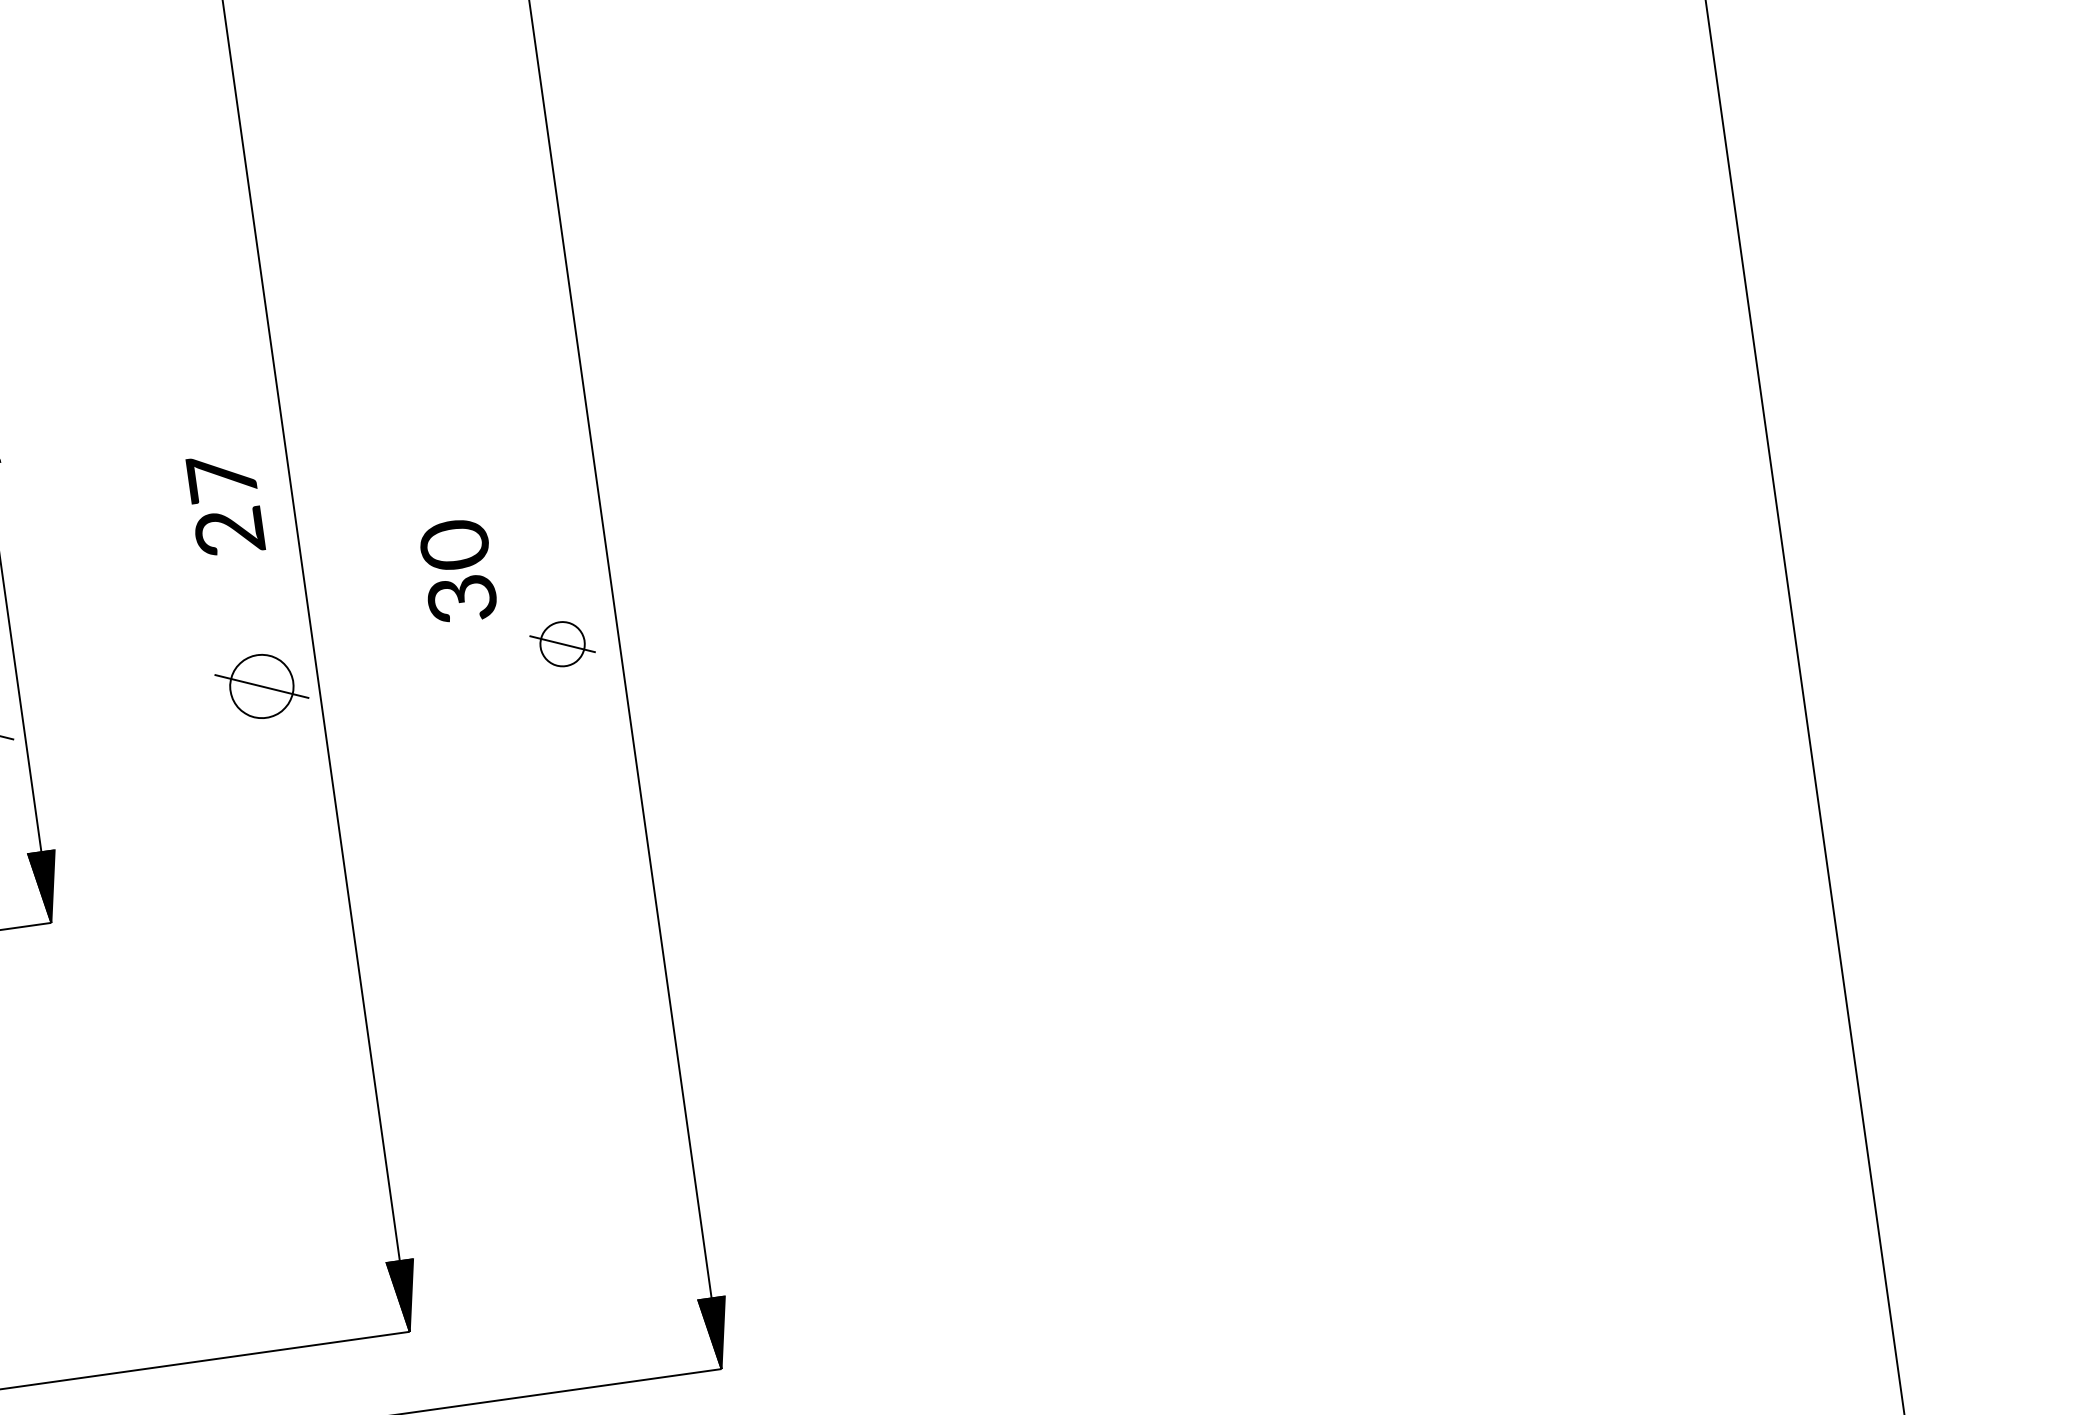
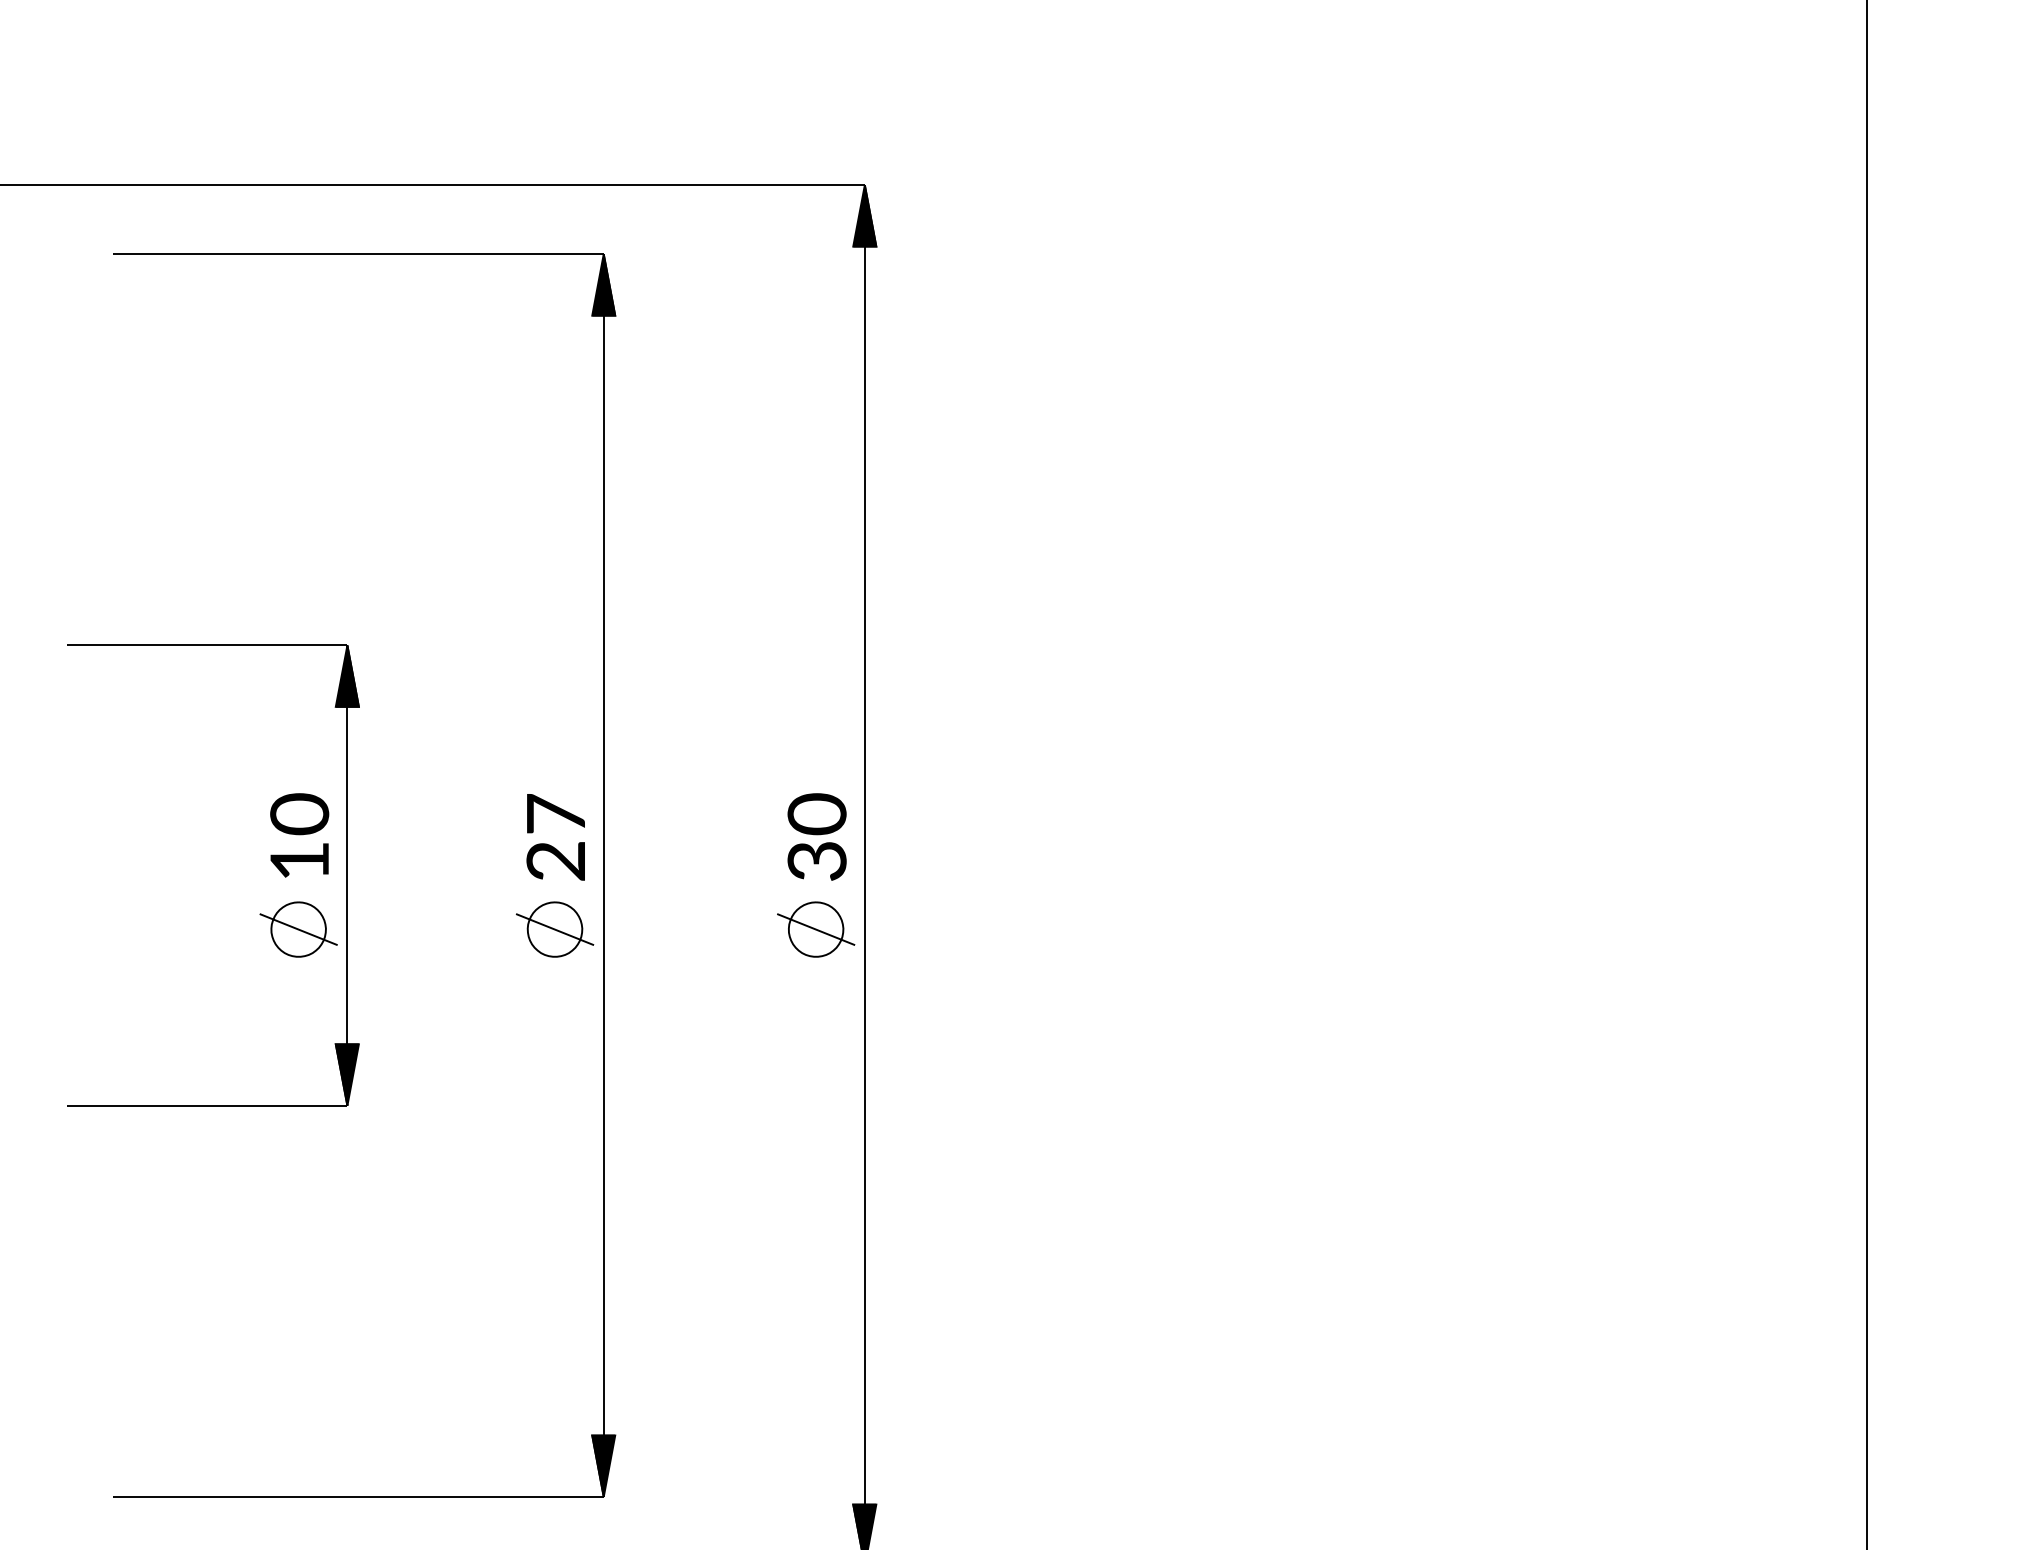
text: (225, 504) -> (555, 837), moved
text: (457, 570) -> (816, 836), moved
part: (562, 644) -> (816, 929), size x1.43

